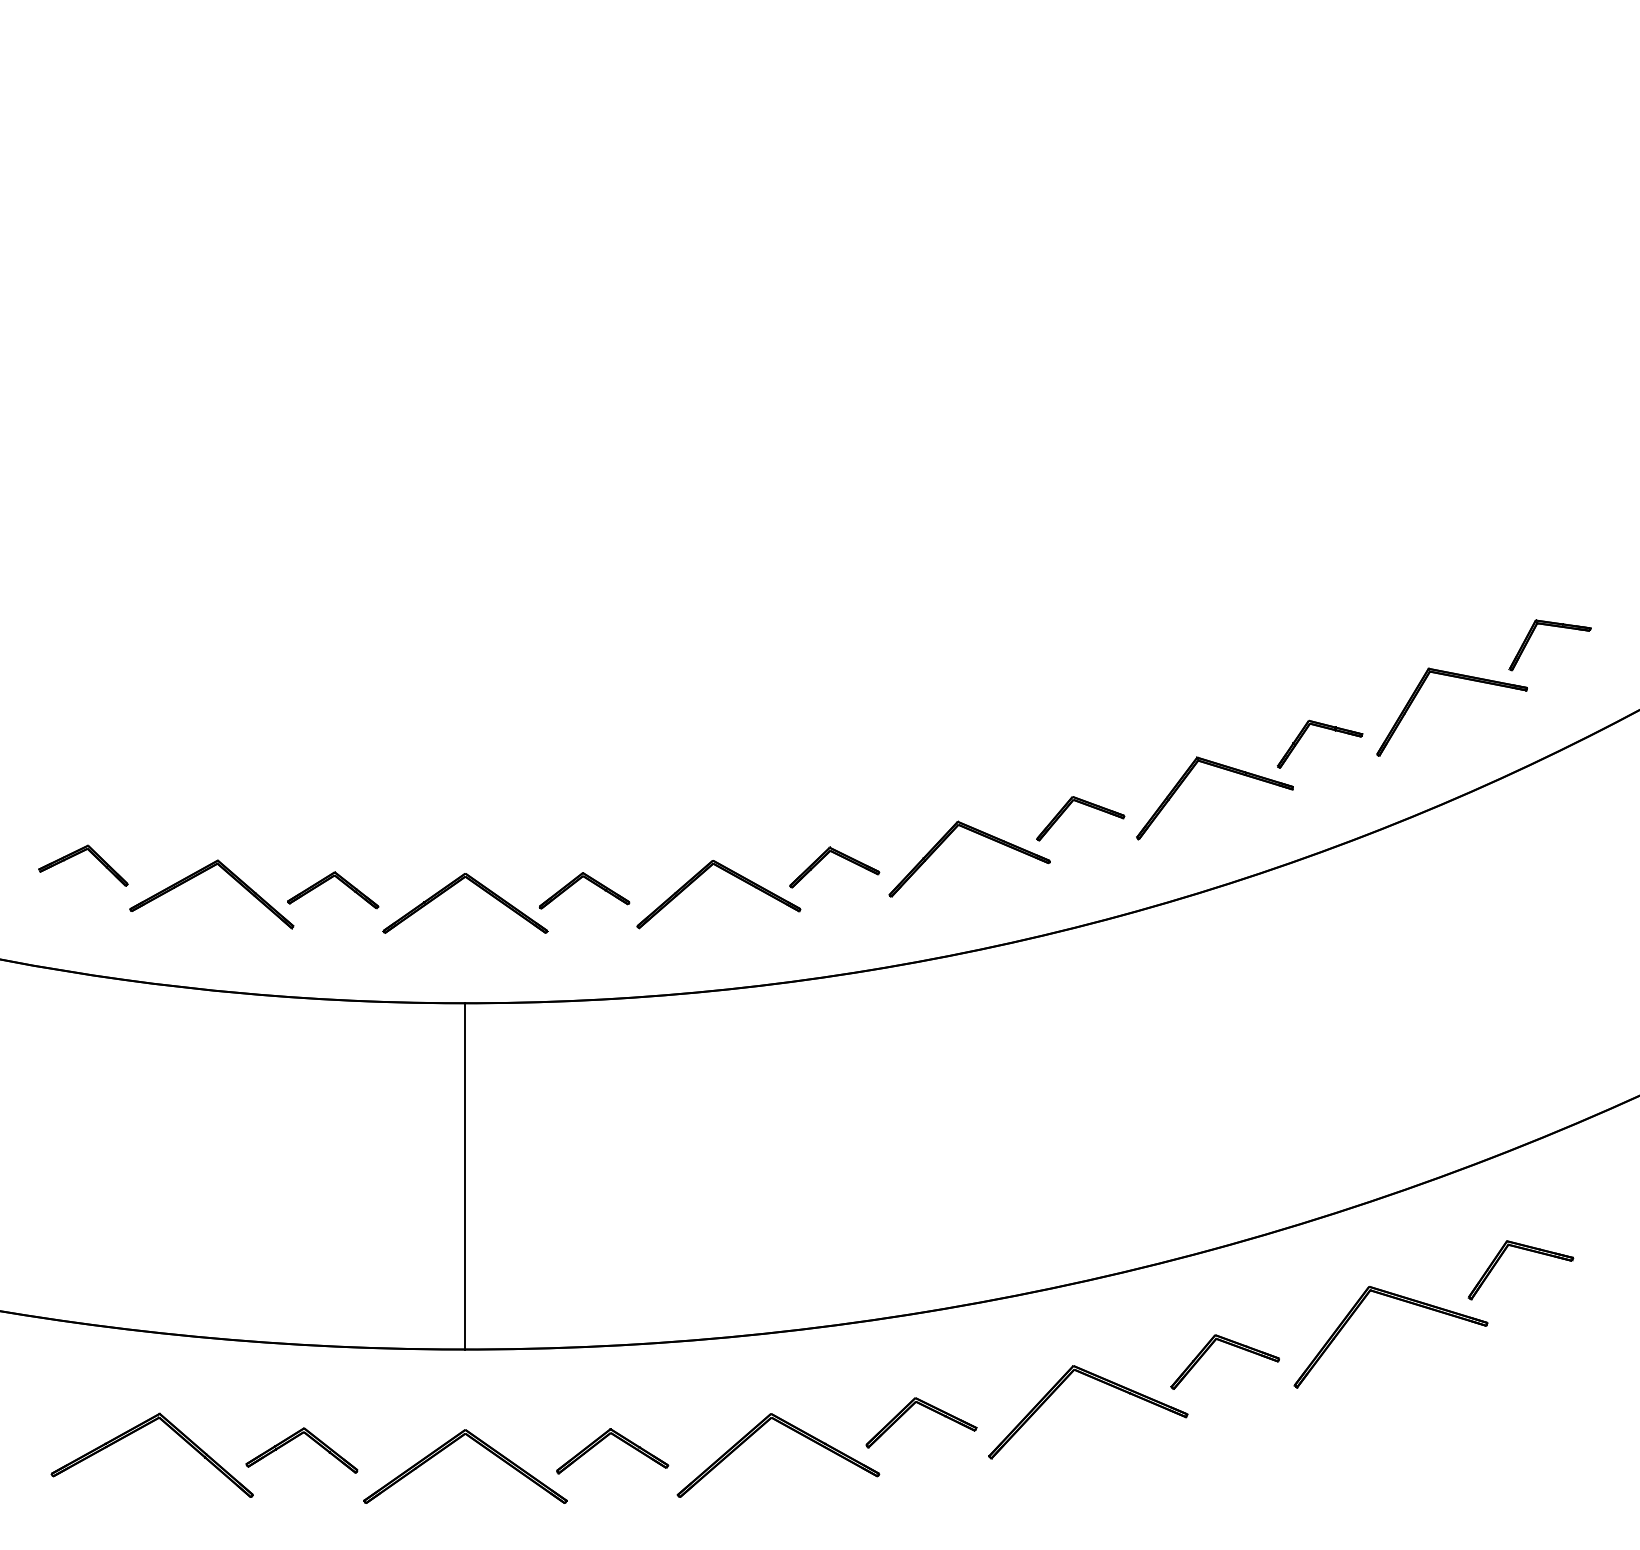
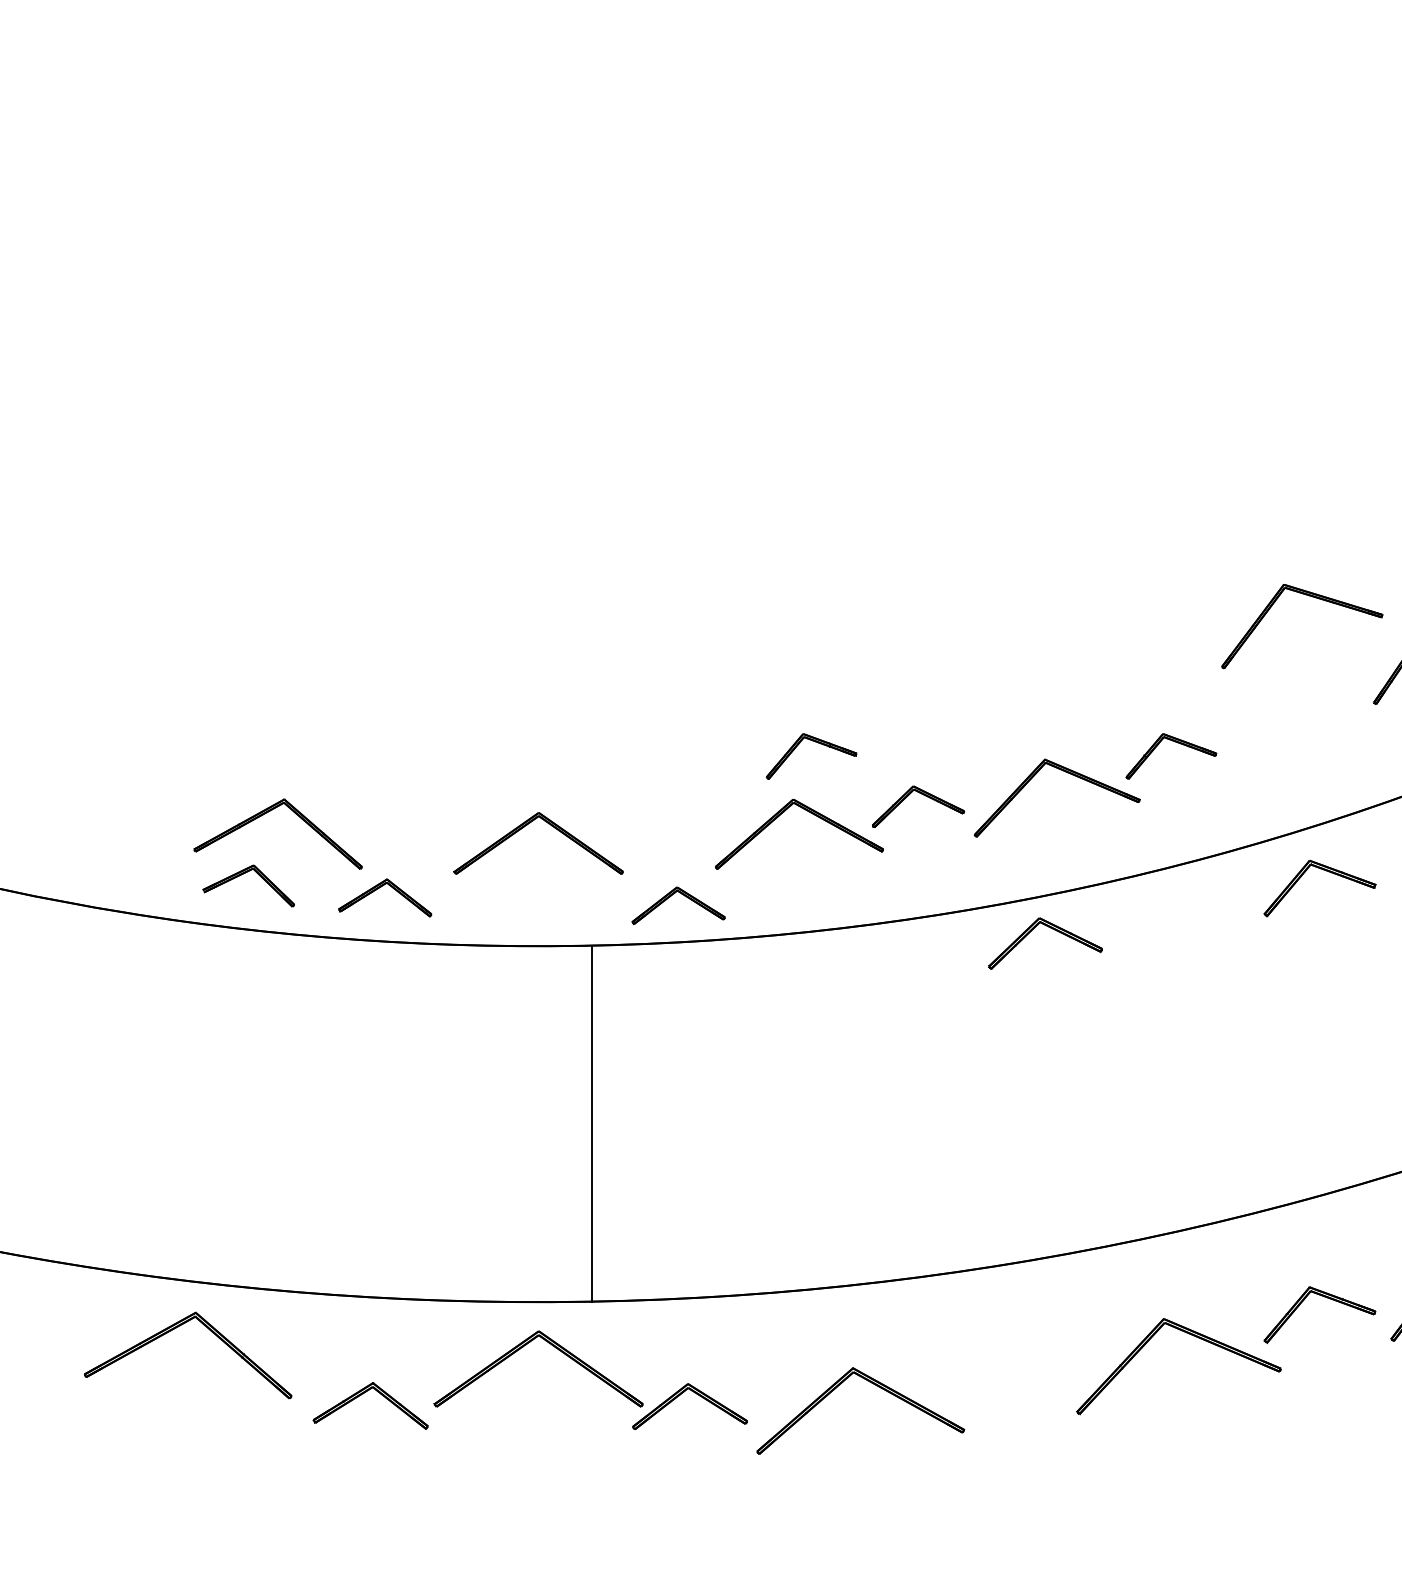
part: (1223, 769) -> (1310, 596), moved
part: (735, 805) -> (816, 742), added
part: (78, 854) -> (243, 874), moved
part: (327, 881) -> (379, 888), moved
part: (589, 881) -> (683, 896), moved
part: (1230, 930) -> (1325, 871), added
line: (465, 1176) -> (592, 1124), moved
part: (926, 1408) -> (1050, 928), moved
part: (138, 1430) -> (173, 1329), moved
part: (478, 1444) -> (552, 1346), moved

